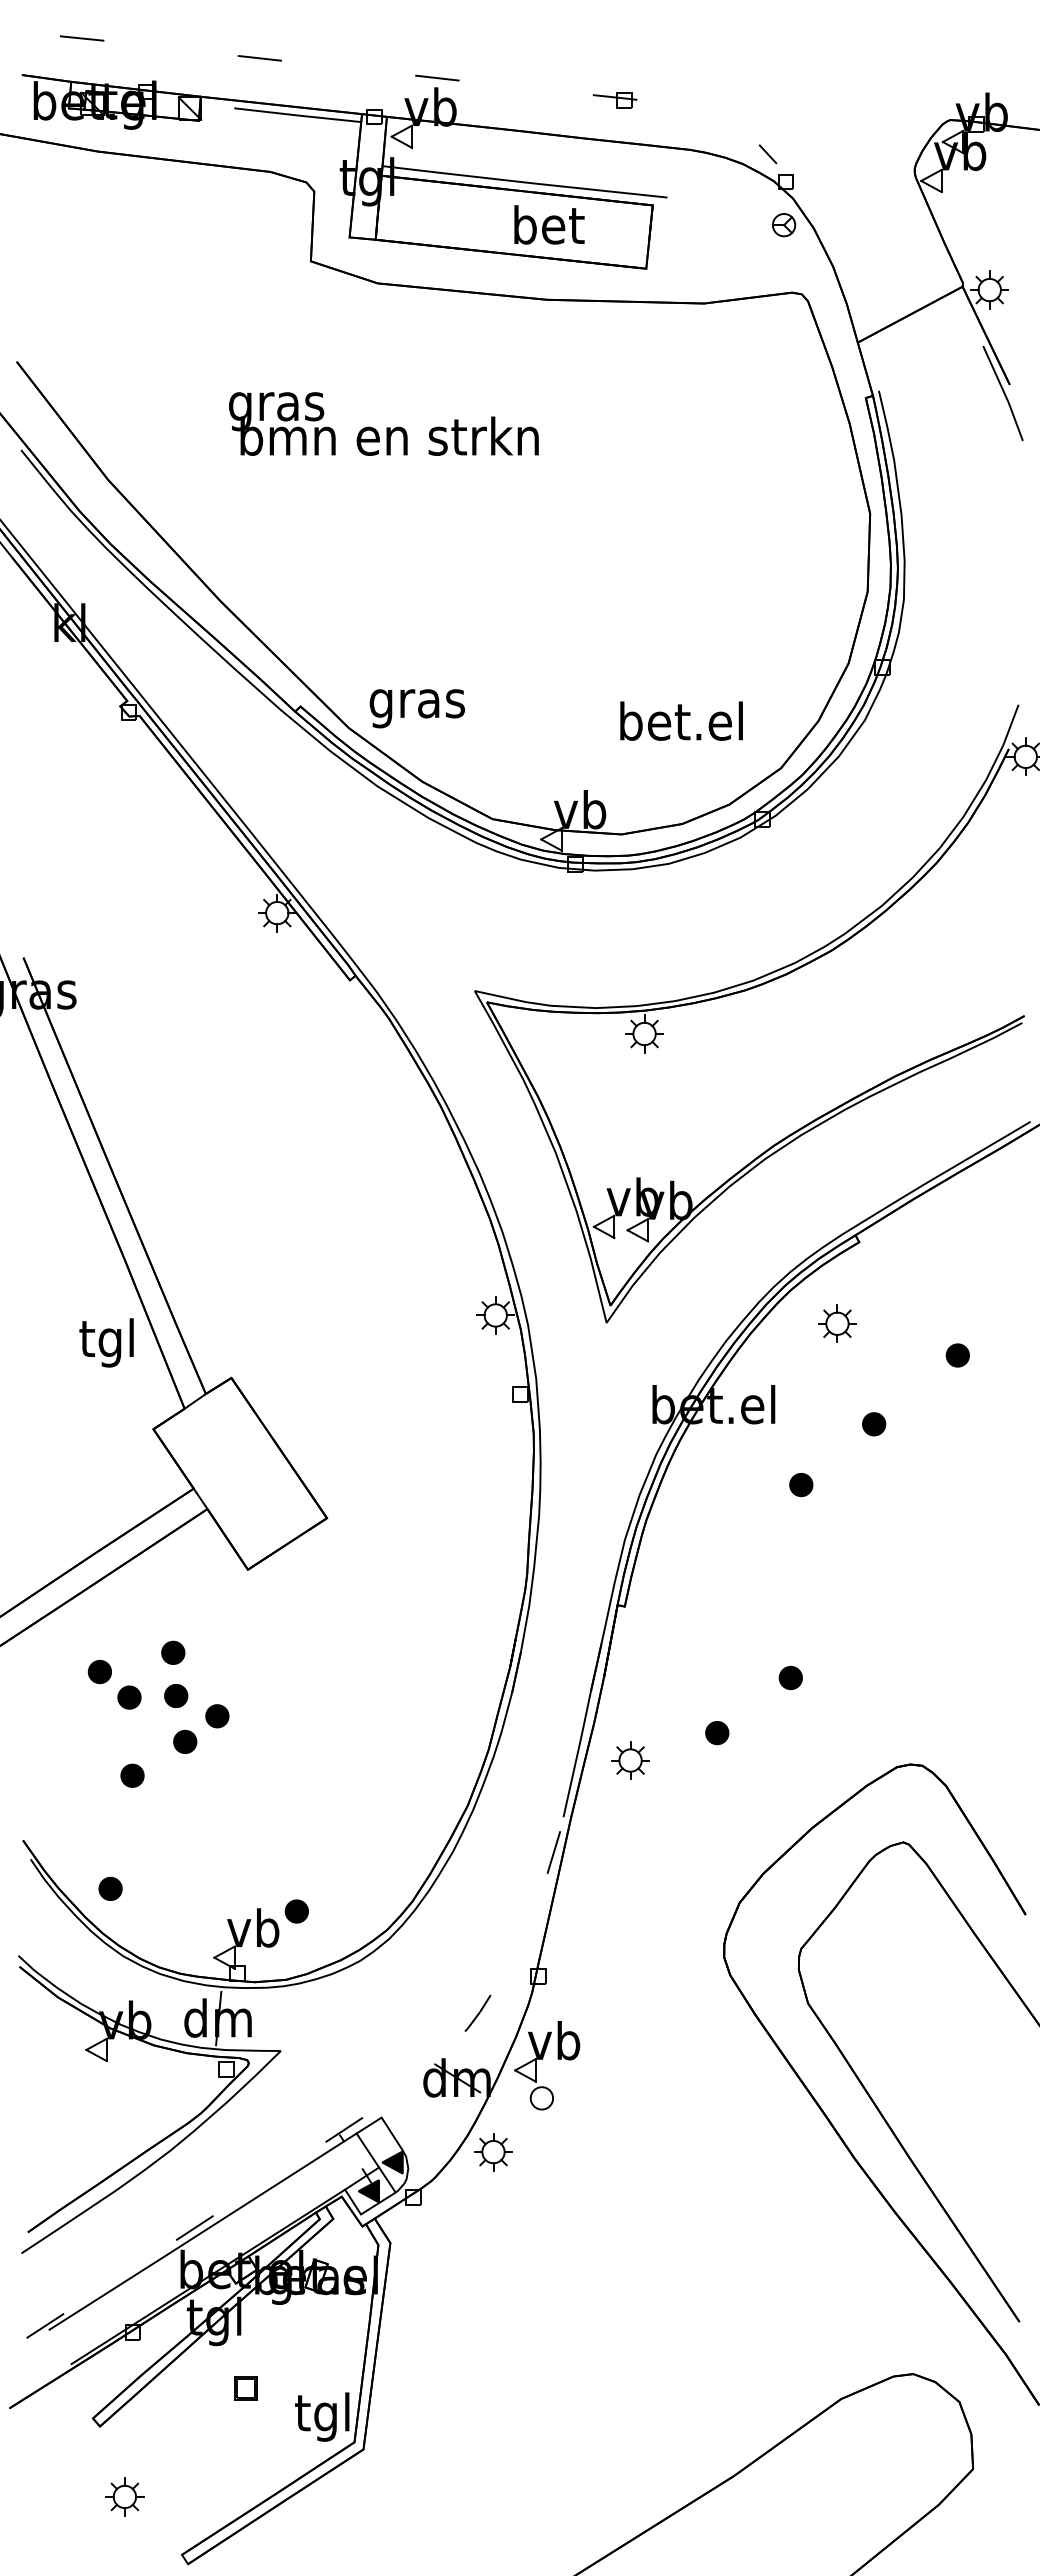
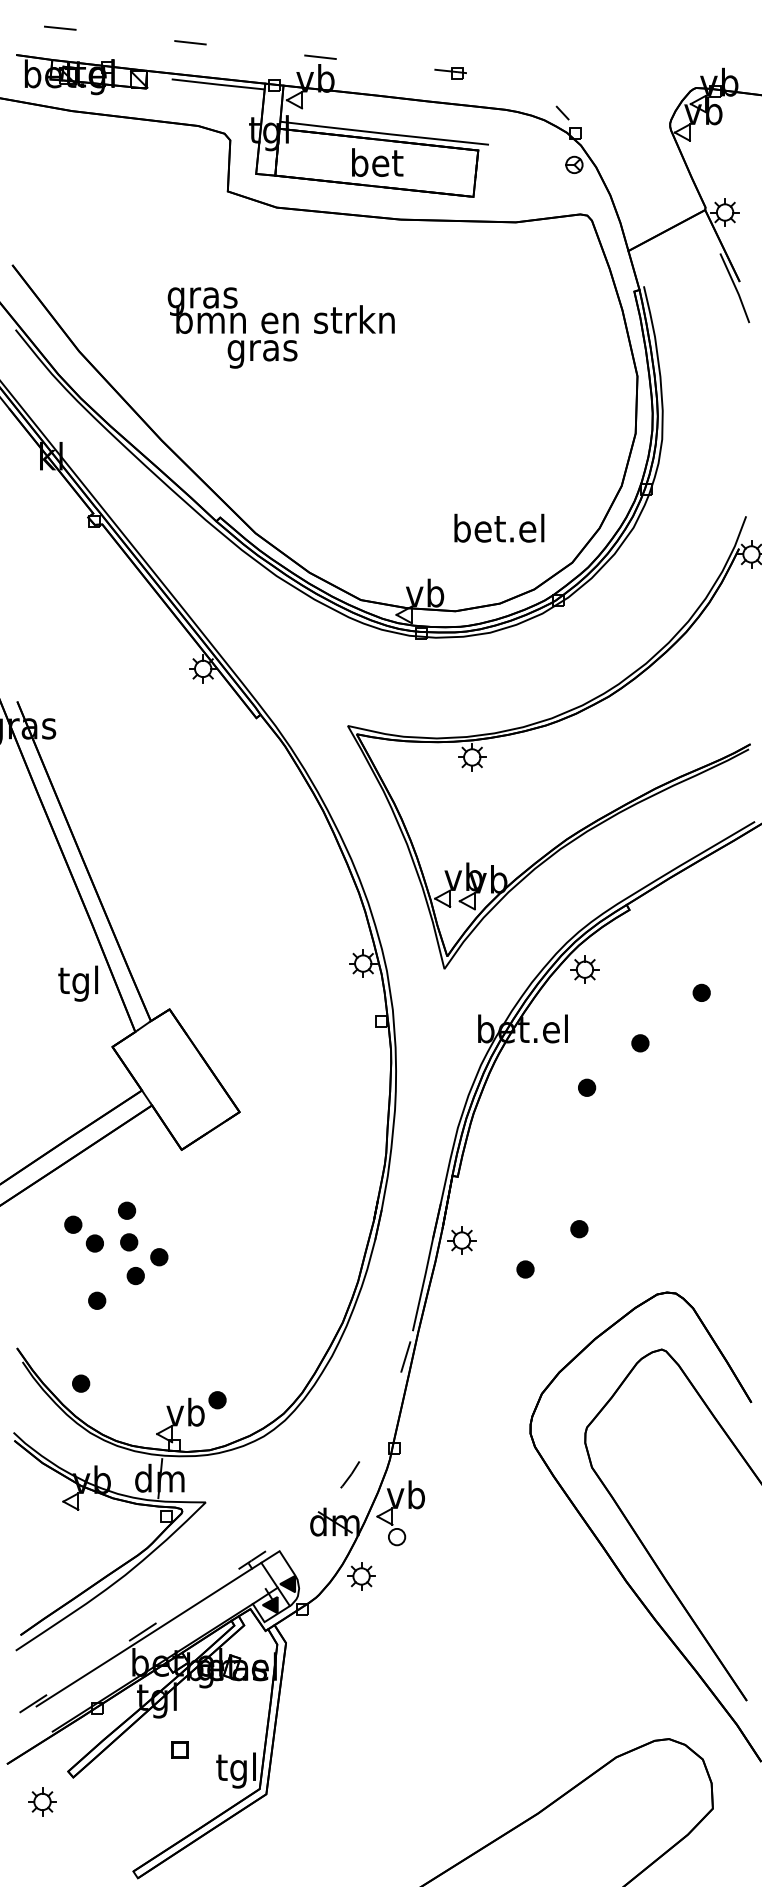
text: (549, 224) -> (377, 162), moved
text: (416, 708) -> (261, 354), moved
part: (837, 1323) -> (585, 969), moved
part: (630, 1760) -> (461, 1240), moved
part: (124, 2496) -> (42, 1801), moved

